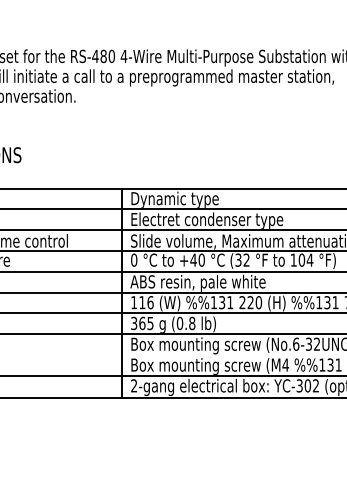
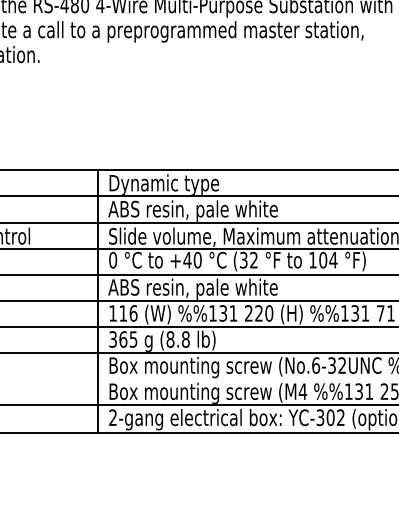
text: (206, 220) -> (203, 210), Electret condenser type -> ABS resin, pale white
text: (179, 323) -> (169, 339), (0.8 -> (8.8

